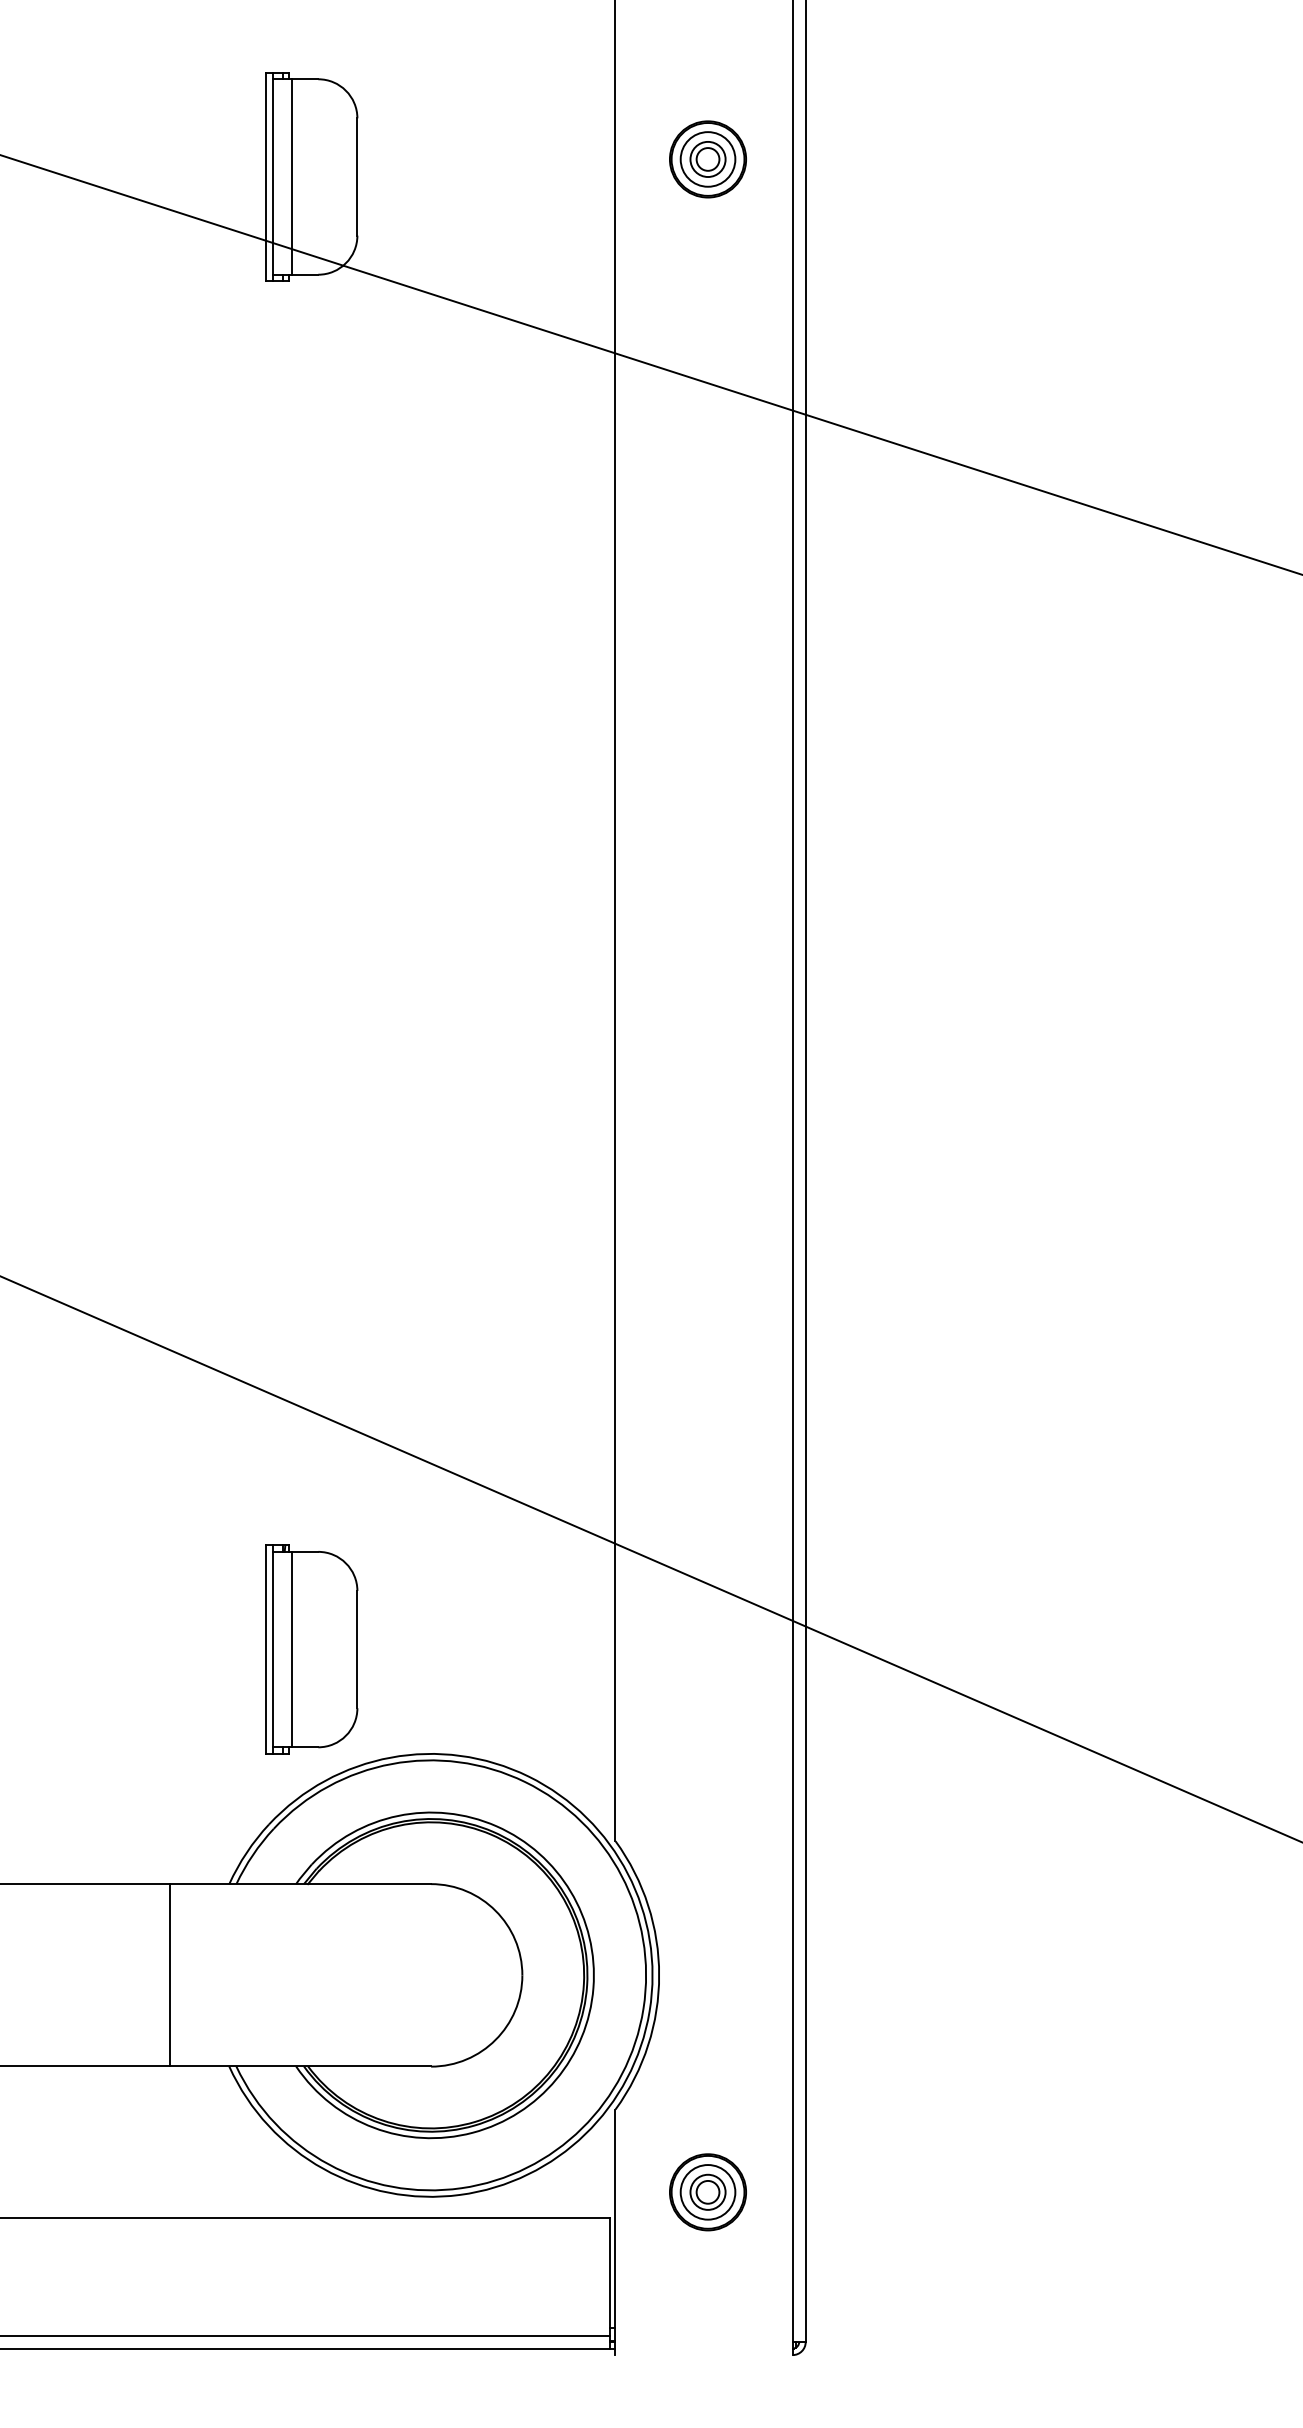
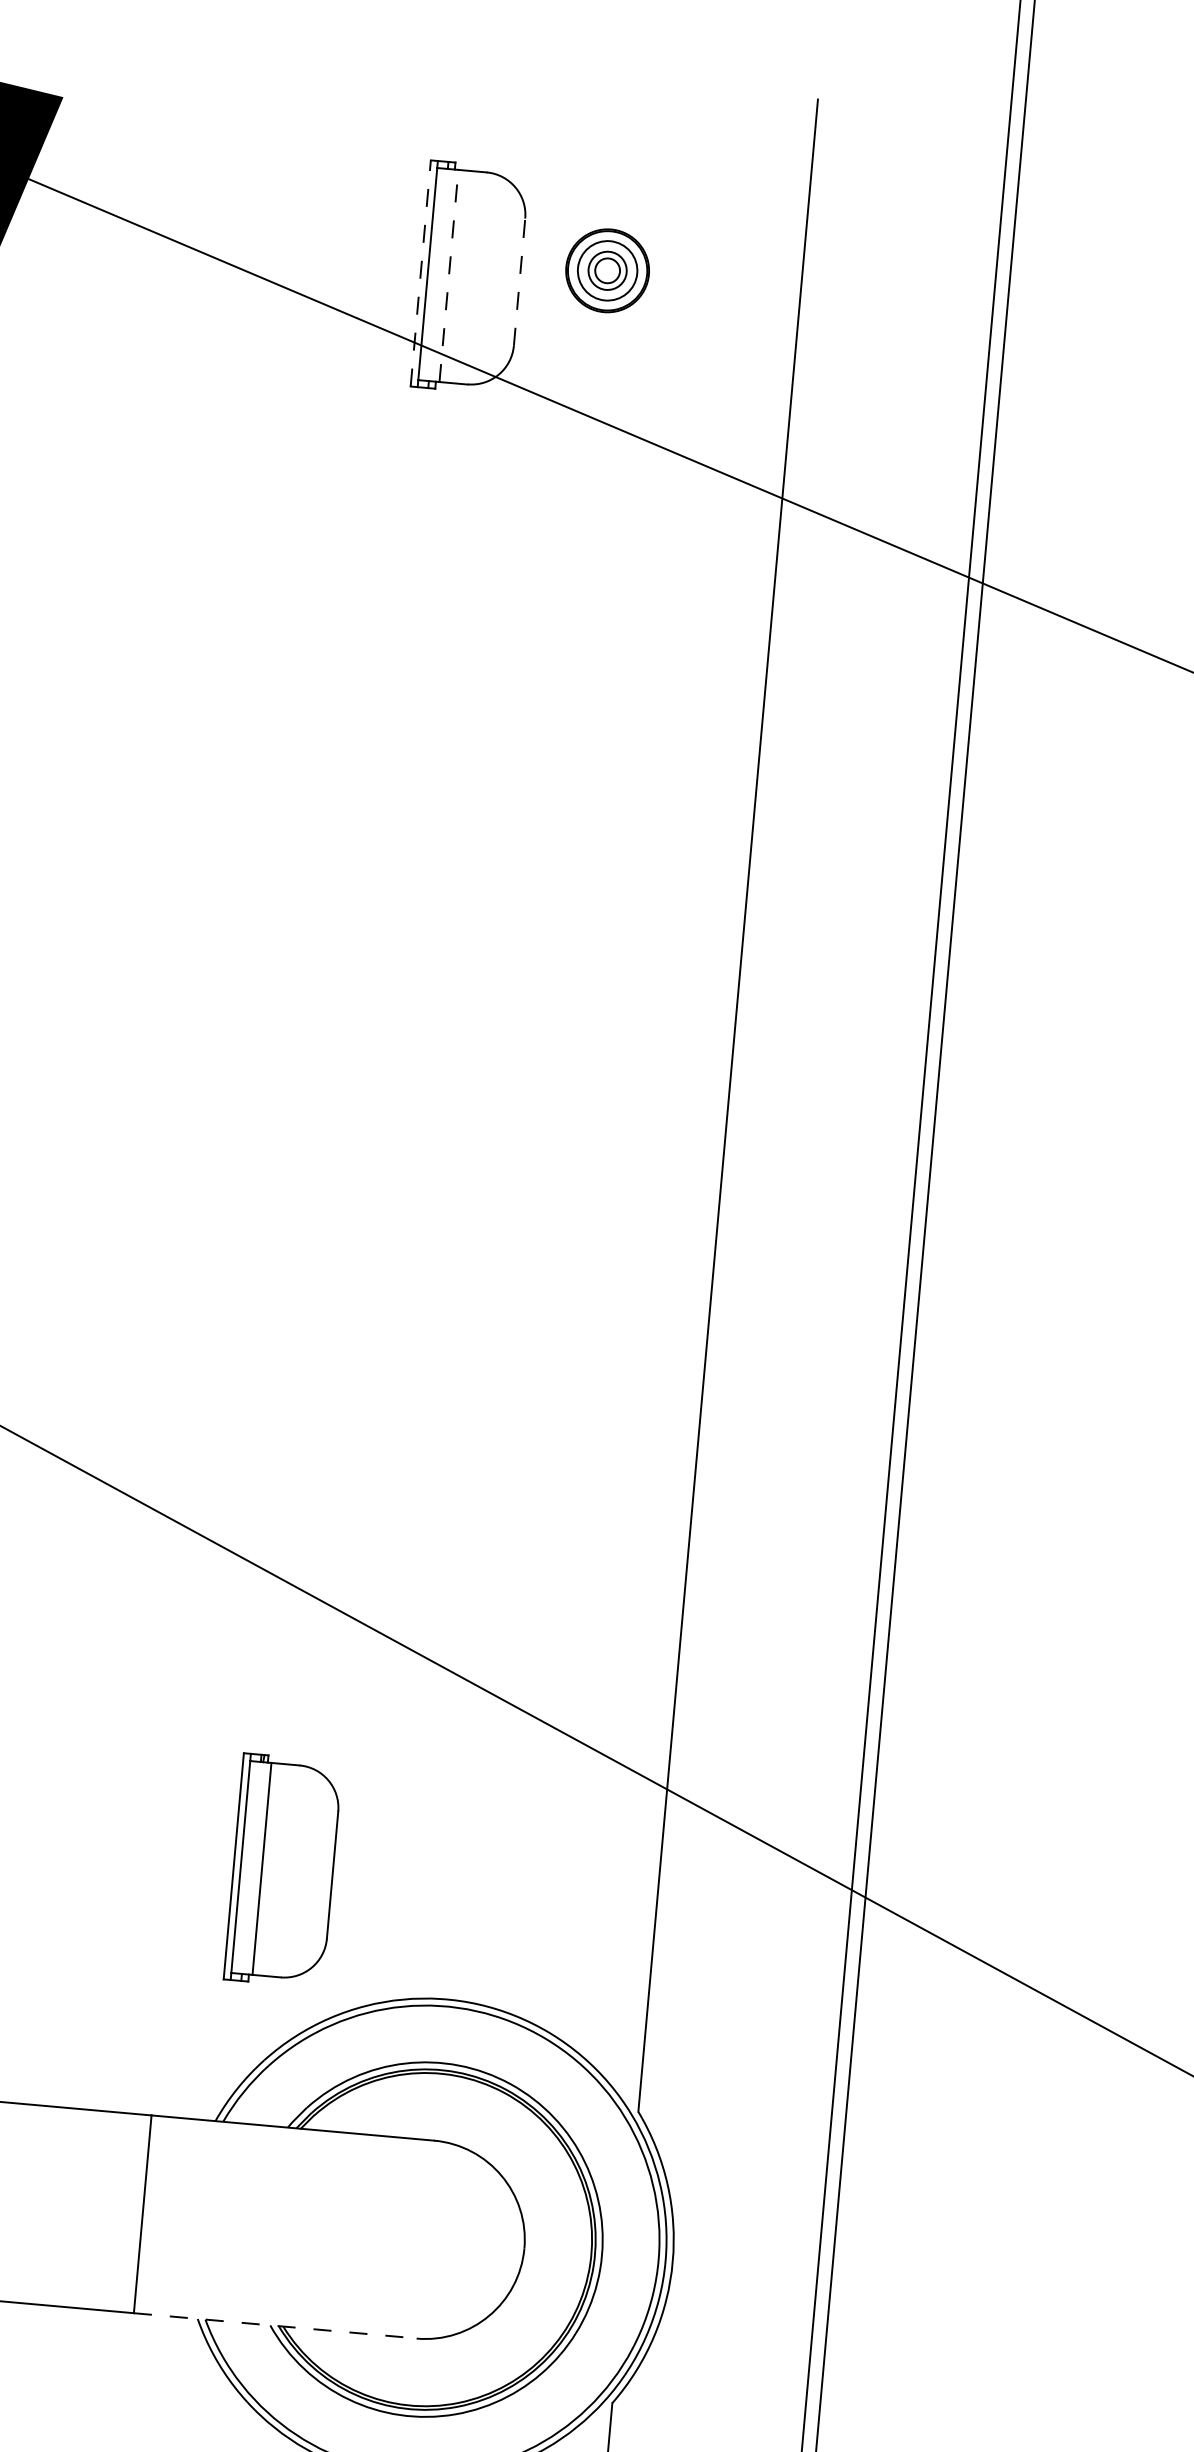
part: (707, 159) -> (607, 270), moved
line: (266, 176) -> (421, 272), solid -> dashed
line: (292, 177) -> (449, 276), solid -> dashed
line: (357, 177) -> (519, 282), solid -> dashed
part: (311, 1649) -> (282, 1870), moved
line: (301, 2066) -> (276, 2325), solid -> dashed

